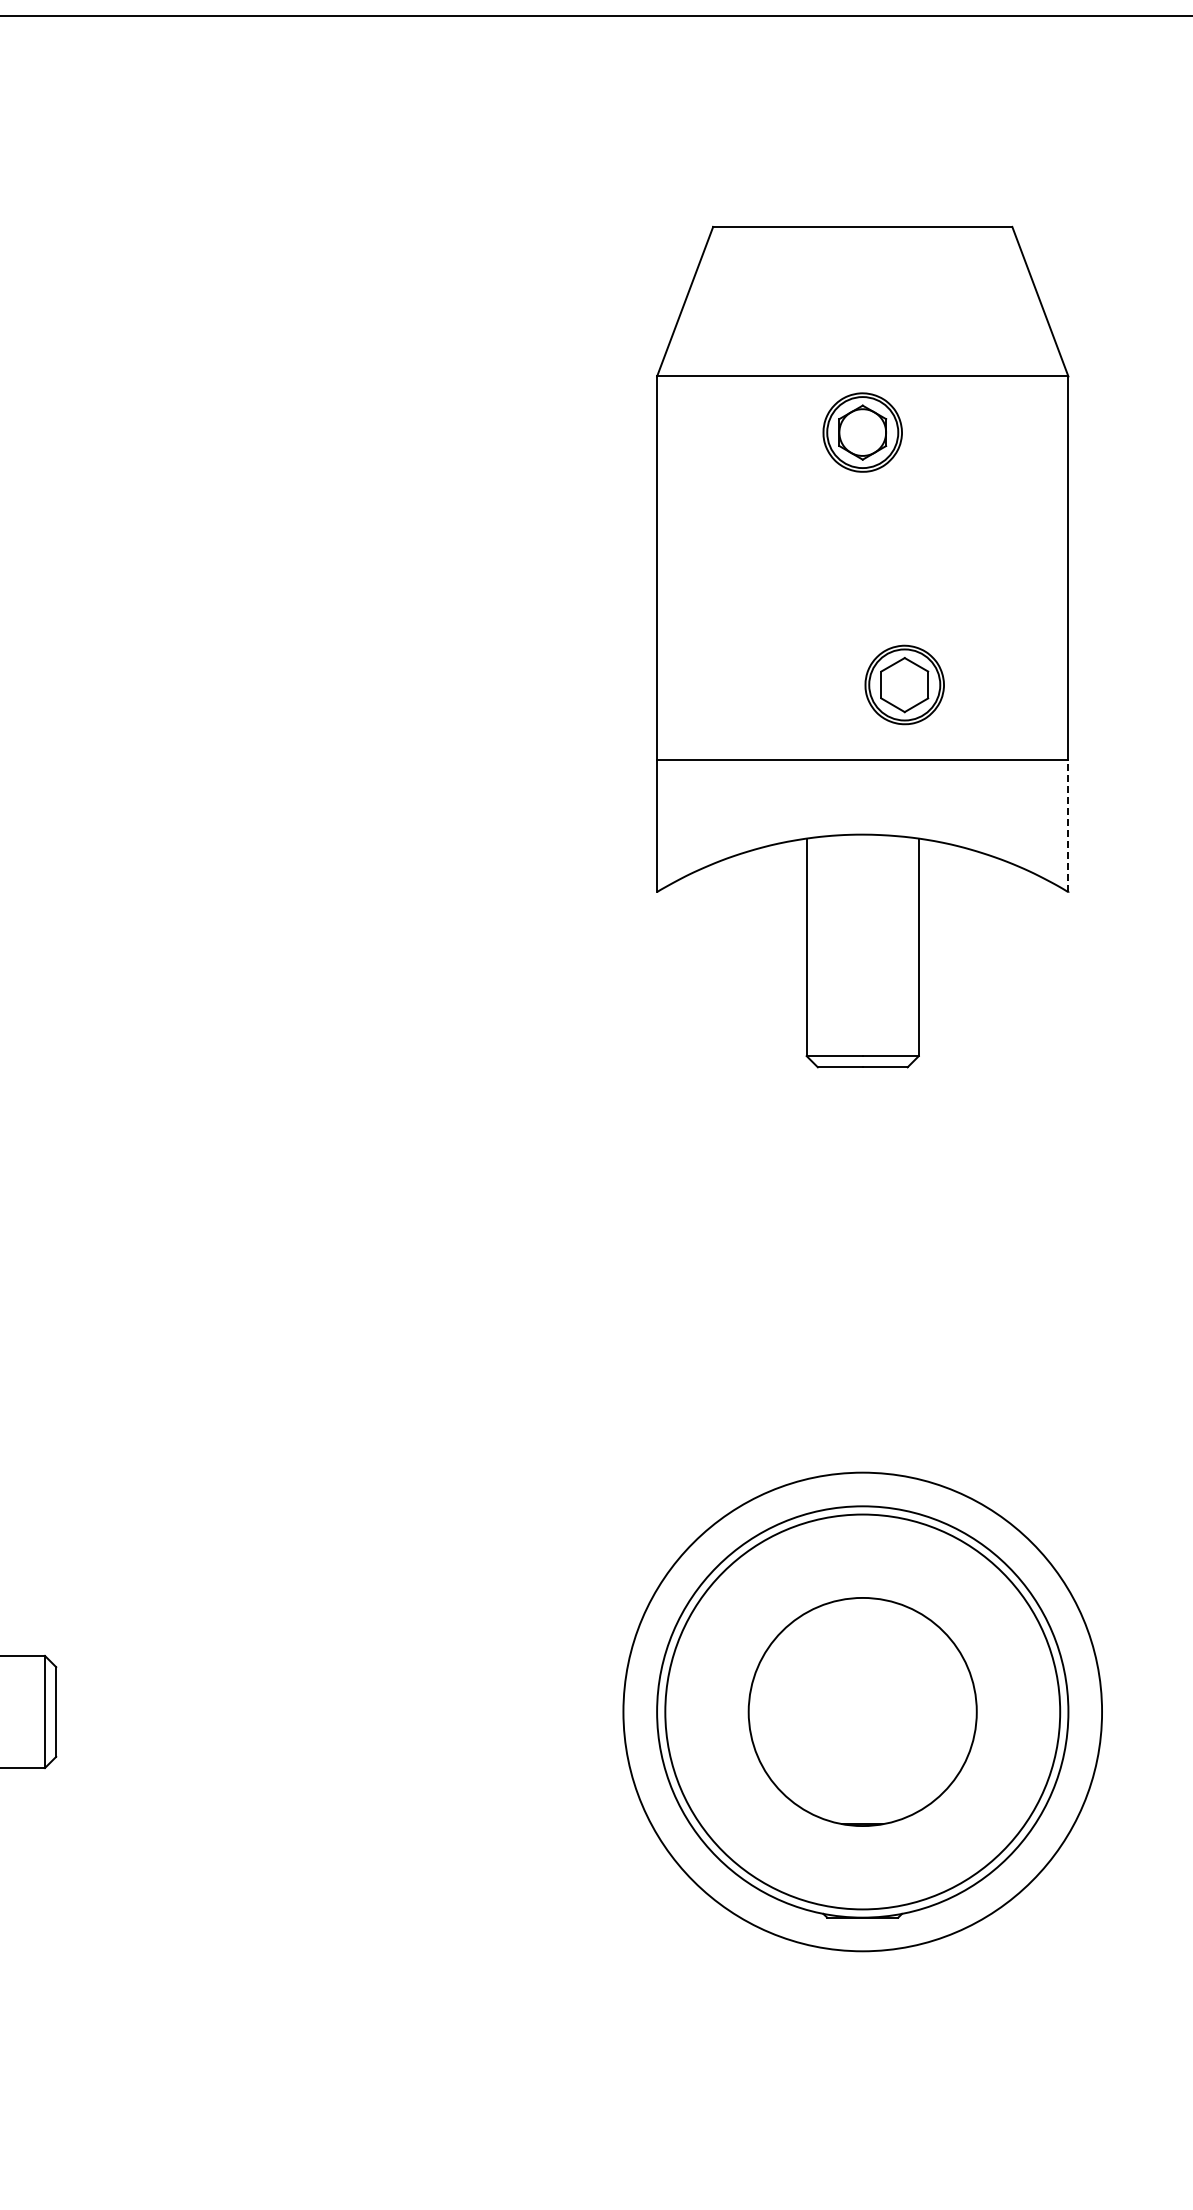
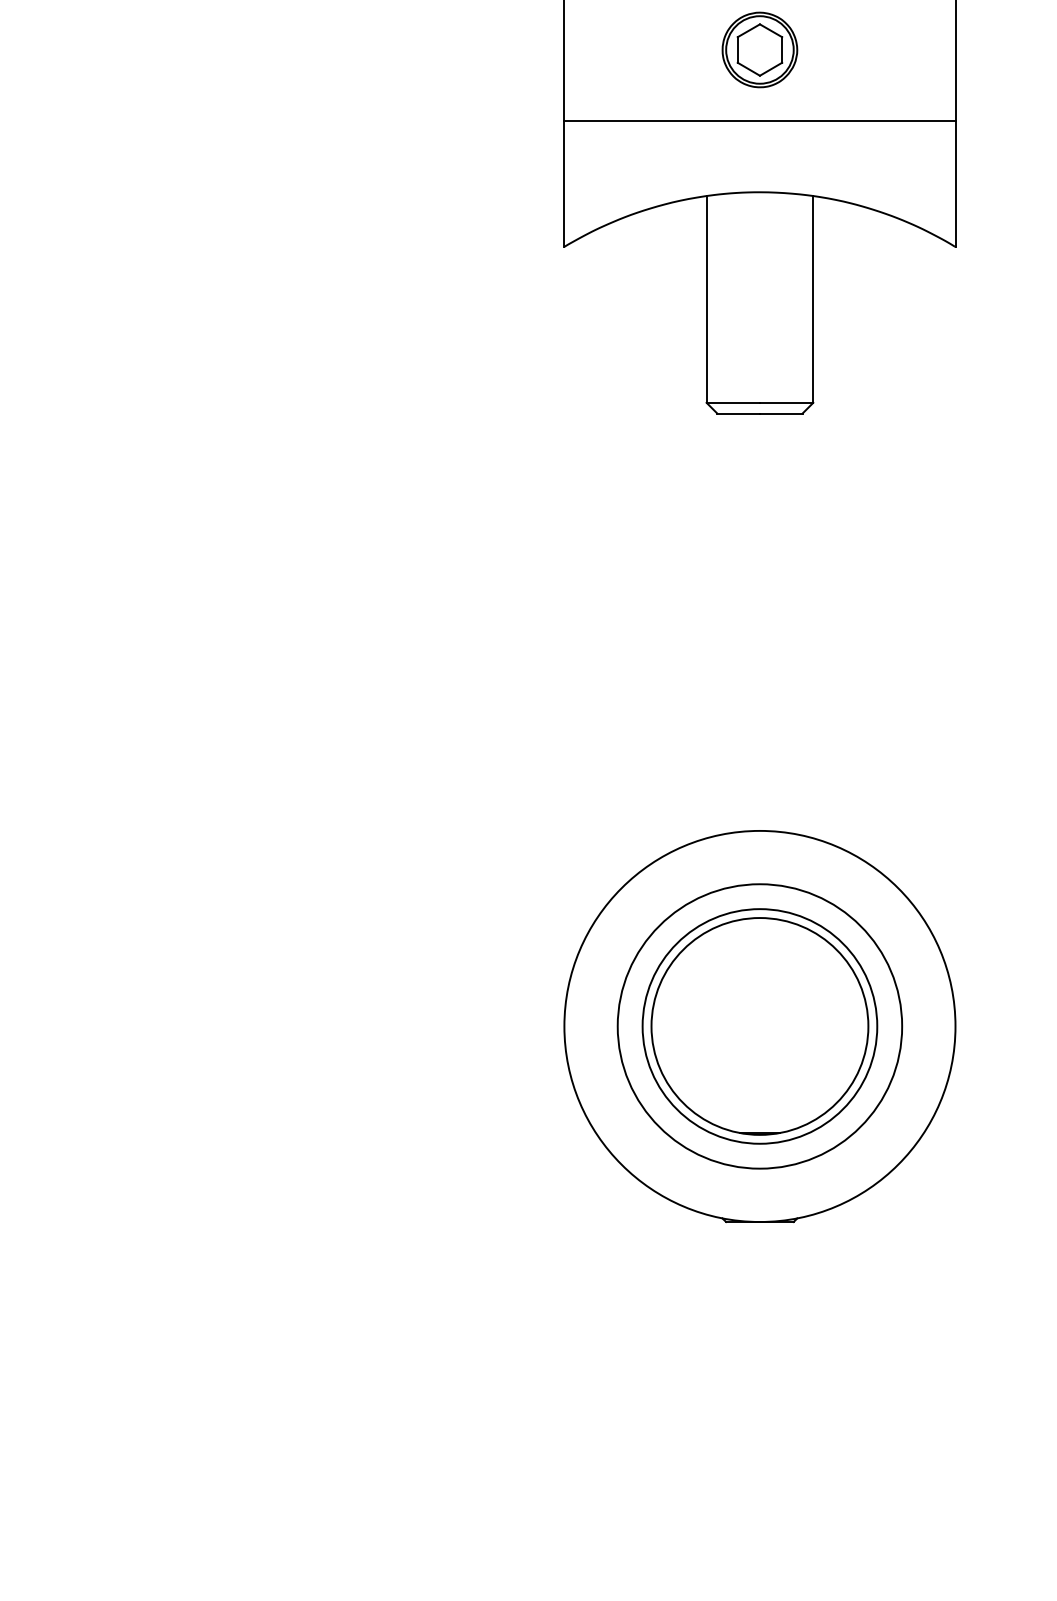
part: (904, 684) -> (759, 49), moved
line: (1068, 825) -> (955, 183), dashed -> solid
circle: (862, 1711) -> (759, 1025), size x0.62
circle: (862, 1711) -> (759, 1025), size x0.62

